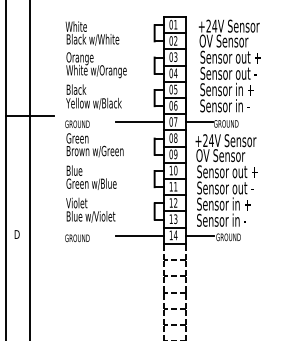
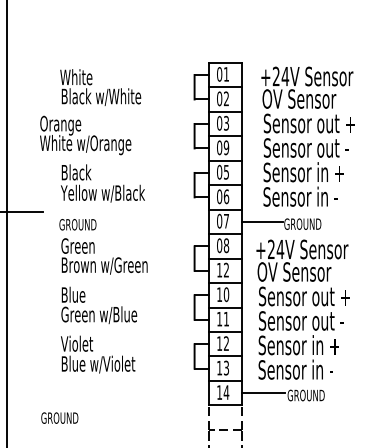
text: (96, 65) -> (85, 135), moved
text: (175, 73) -> (226, 148), 04 -> 09
line: (139, 122) -> (171, 222), removed
text: (173, 154) -> (223, 270), 09 -> 12
line: (139, 236) -> (171, 394), removed
text: (77, 238) -> (59, 418), moved

